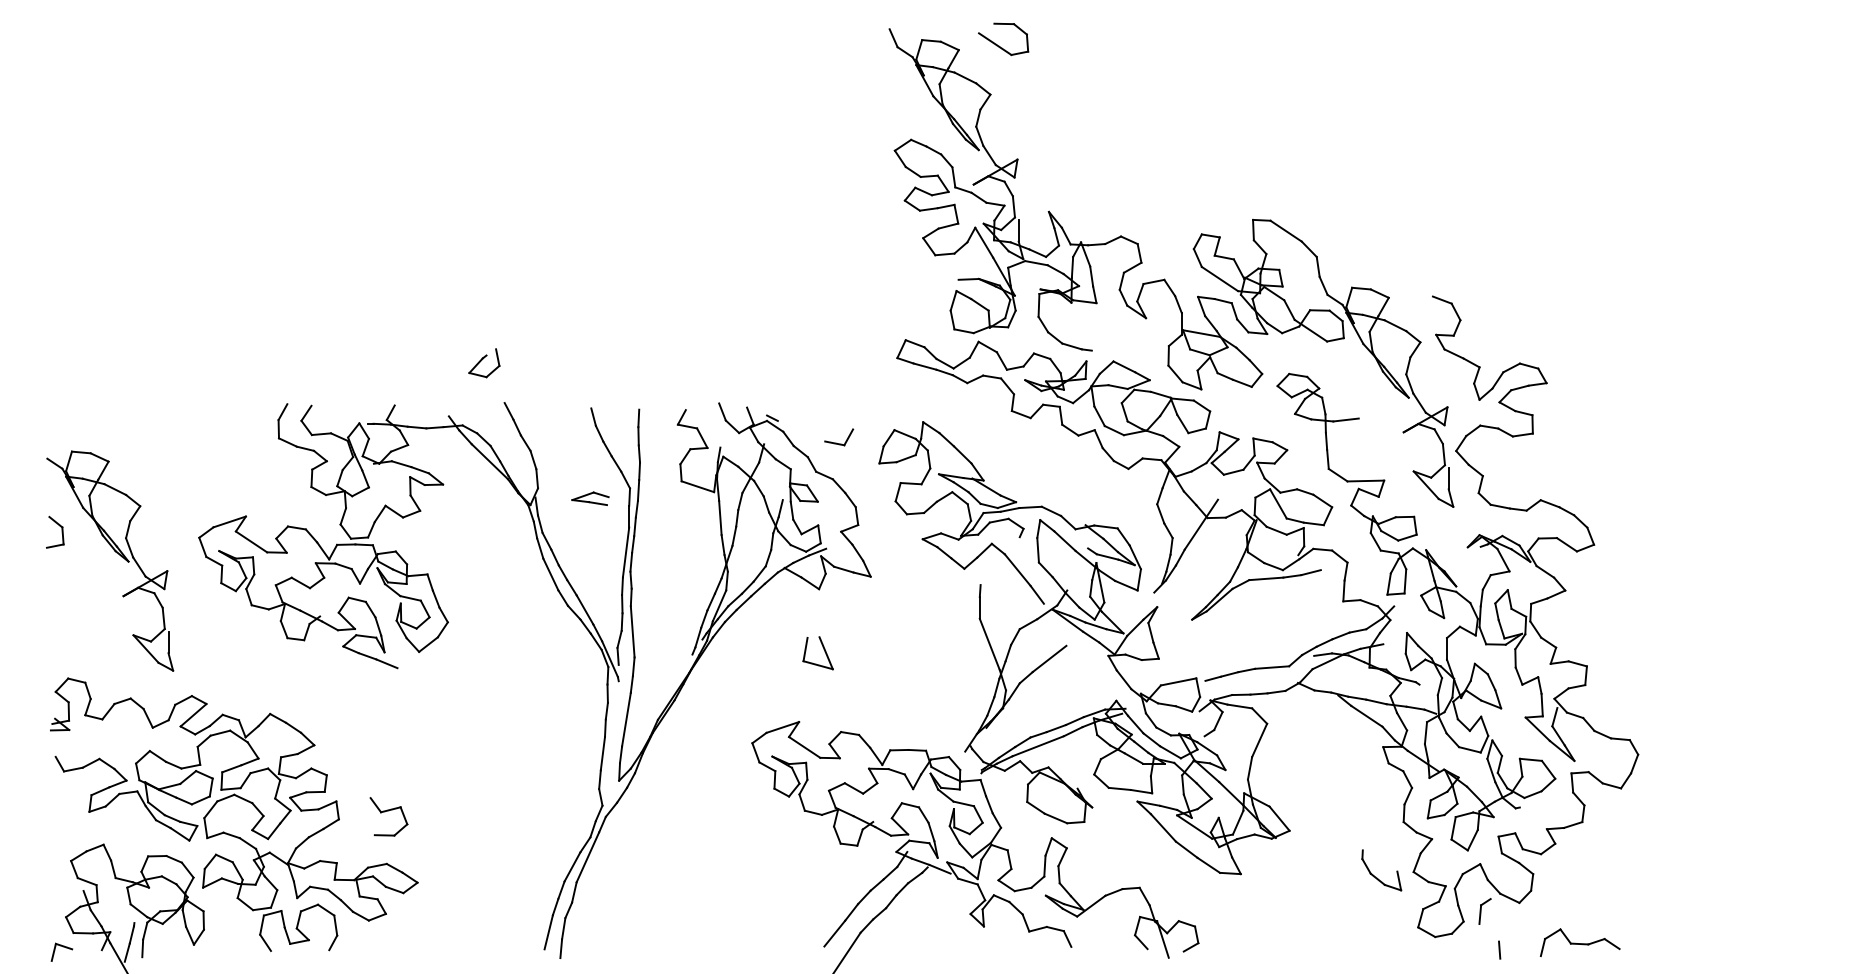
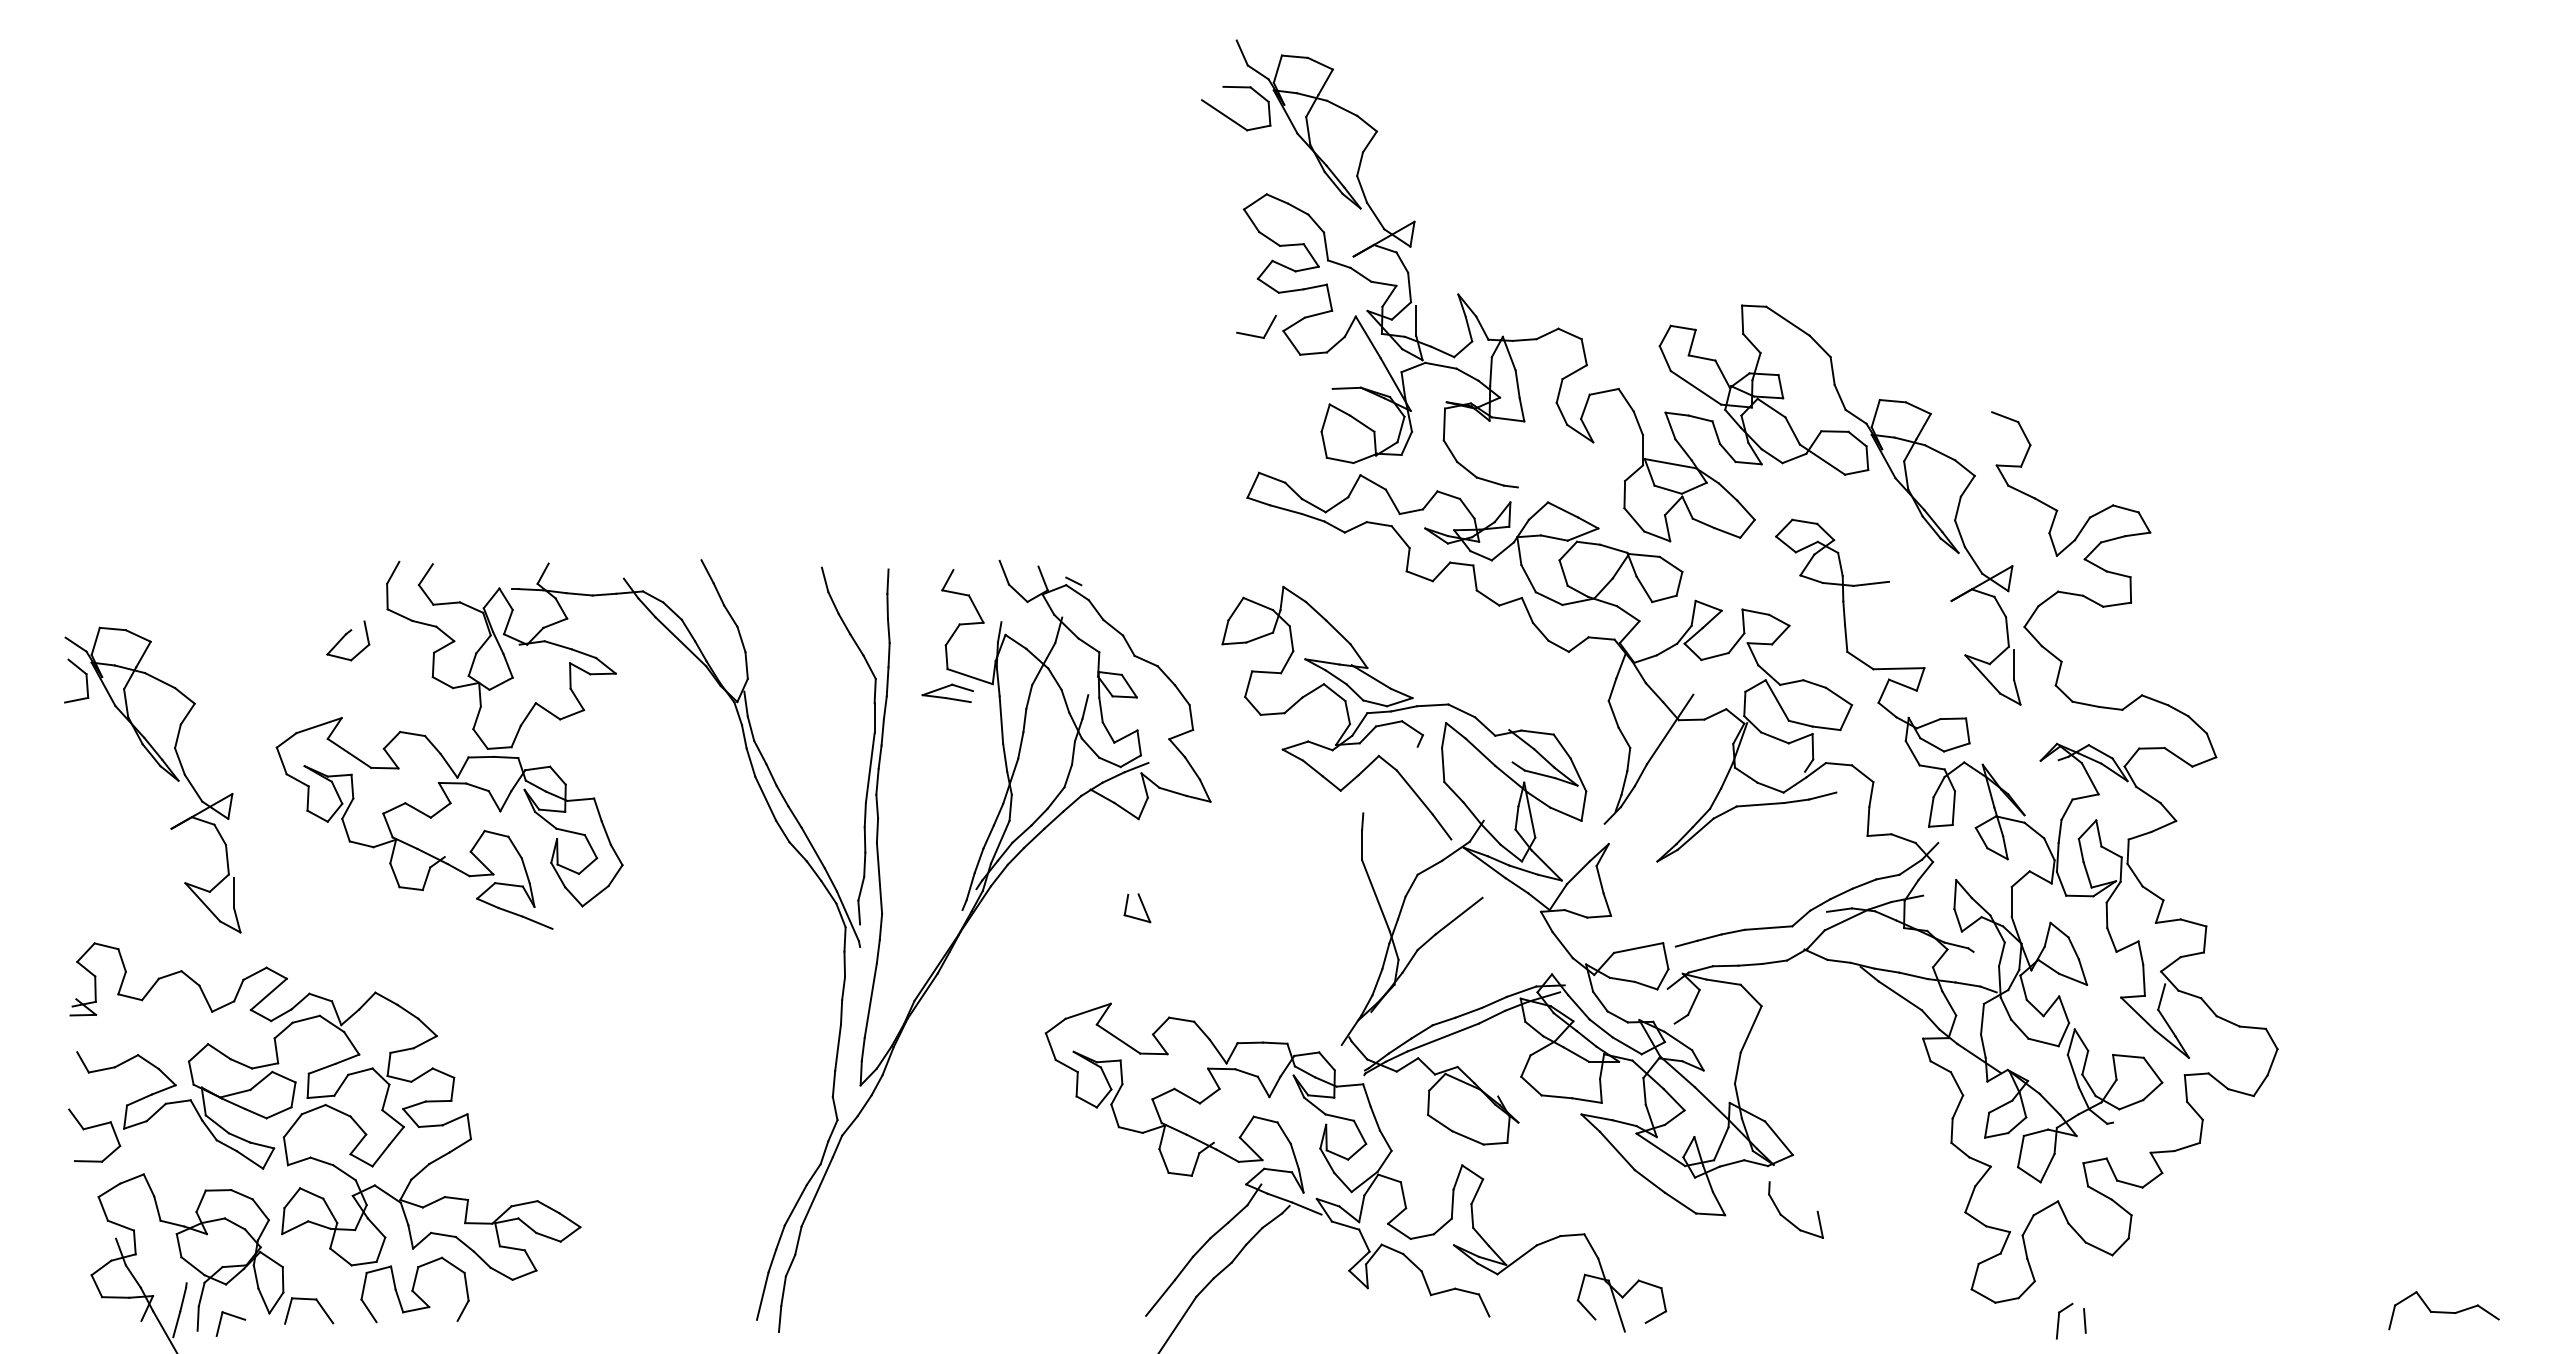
part: (1000, 46) -> (1231, 118), moved
part: (484, 362) -> (348, 640), moved
part: (836, 442) -> (1252, 334), moved
part: (590, 498) -> (947, 692), moved
part: (61, 530) -> (85, 678), moved
part: (818, 653) -> (1137, 908), size x0.62
part: (386, 811) -> (91, 1128), moved
part: (1375, 876) -> (1787, 1218), moved
part: (1484, 910) -> (2064, 1320), moved
part: (222, 935) -> (309, 1300), added
part: (1579, 942) -> (2443, 1310), moved
part: (62, 946) -> (231, 1316), moved

